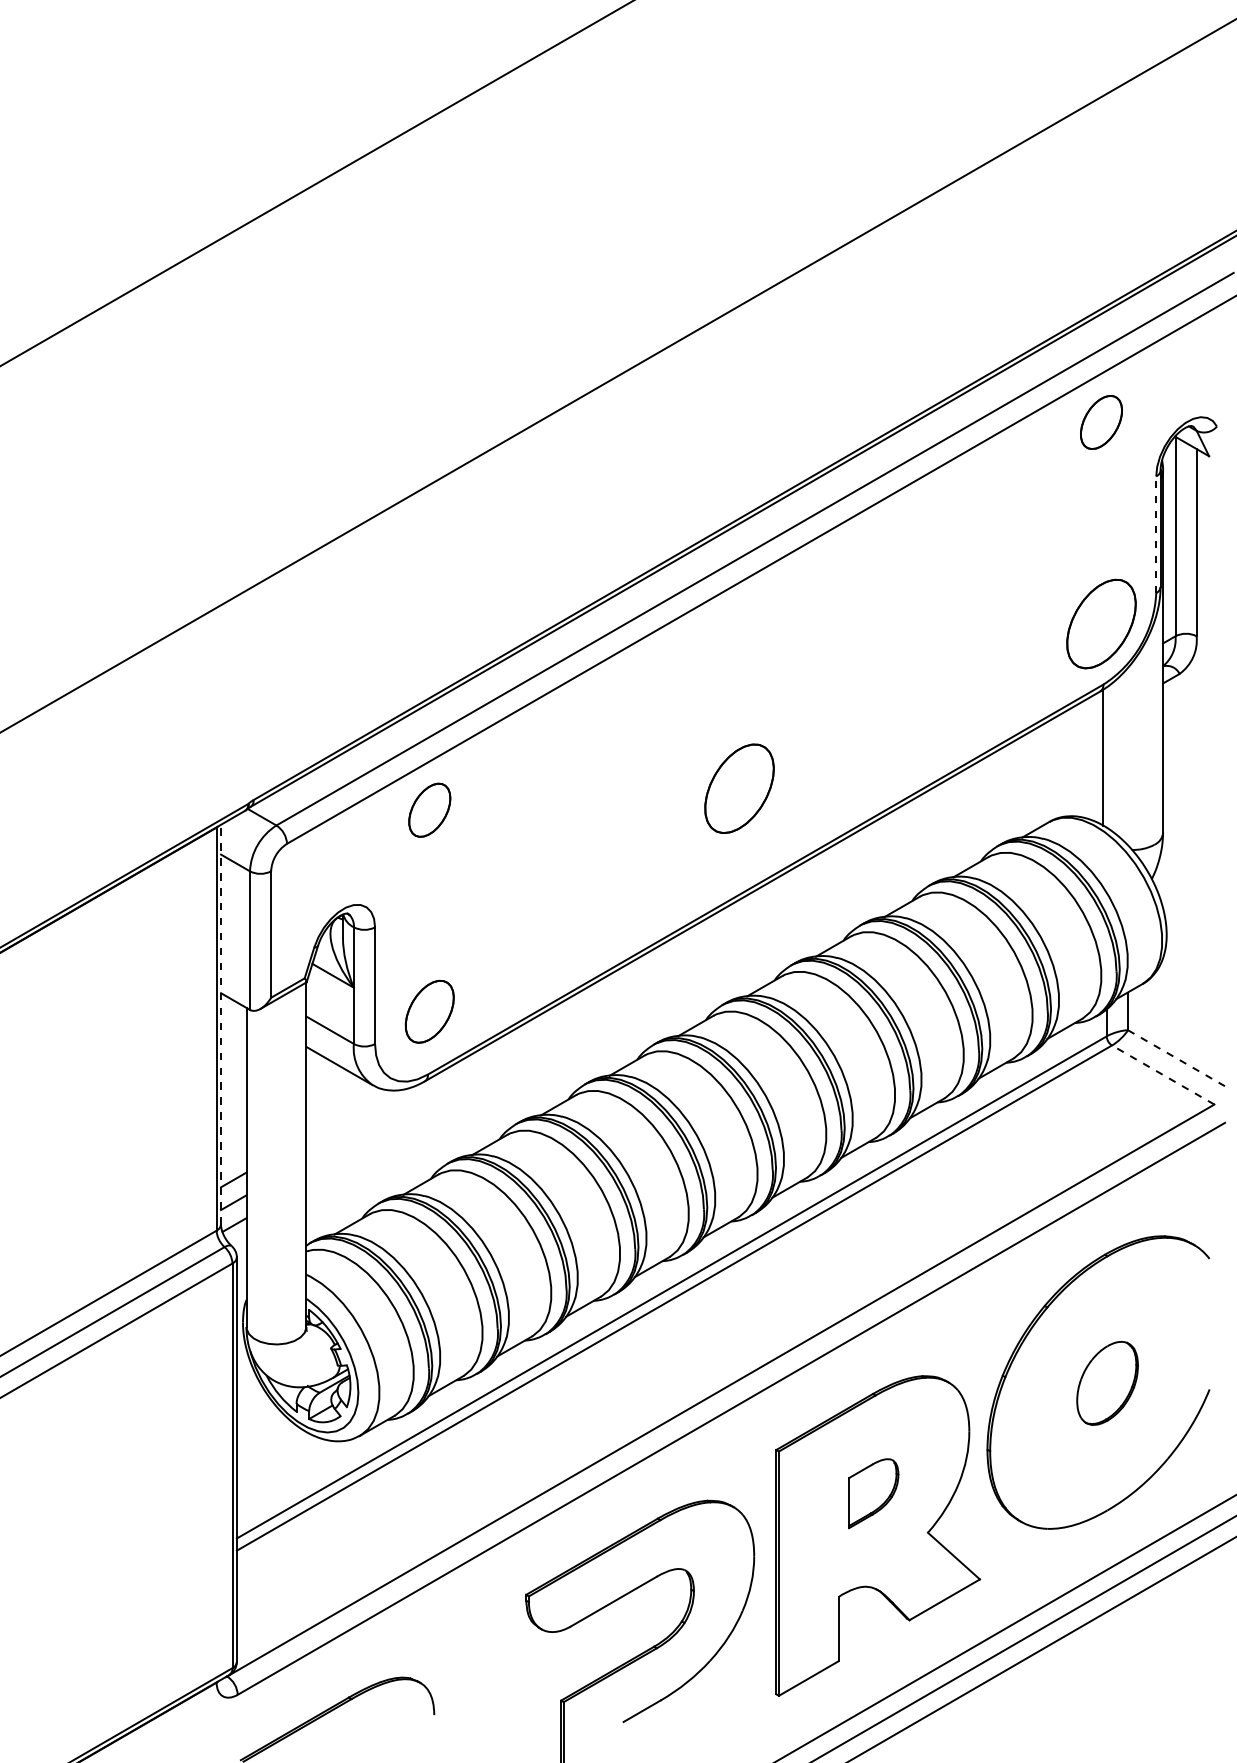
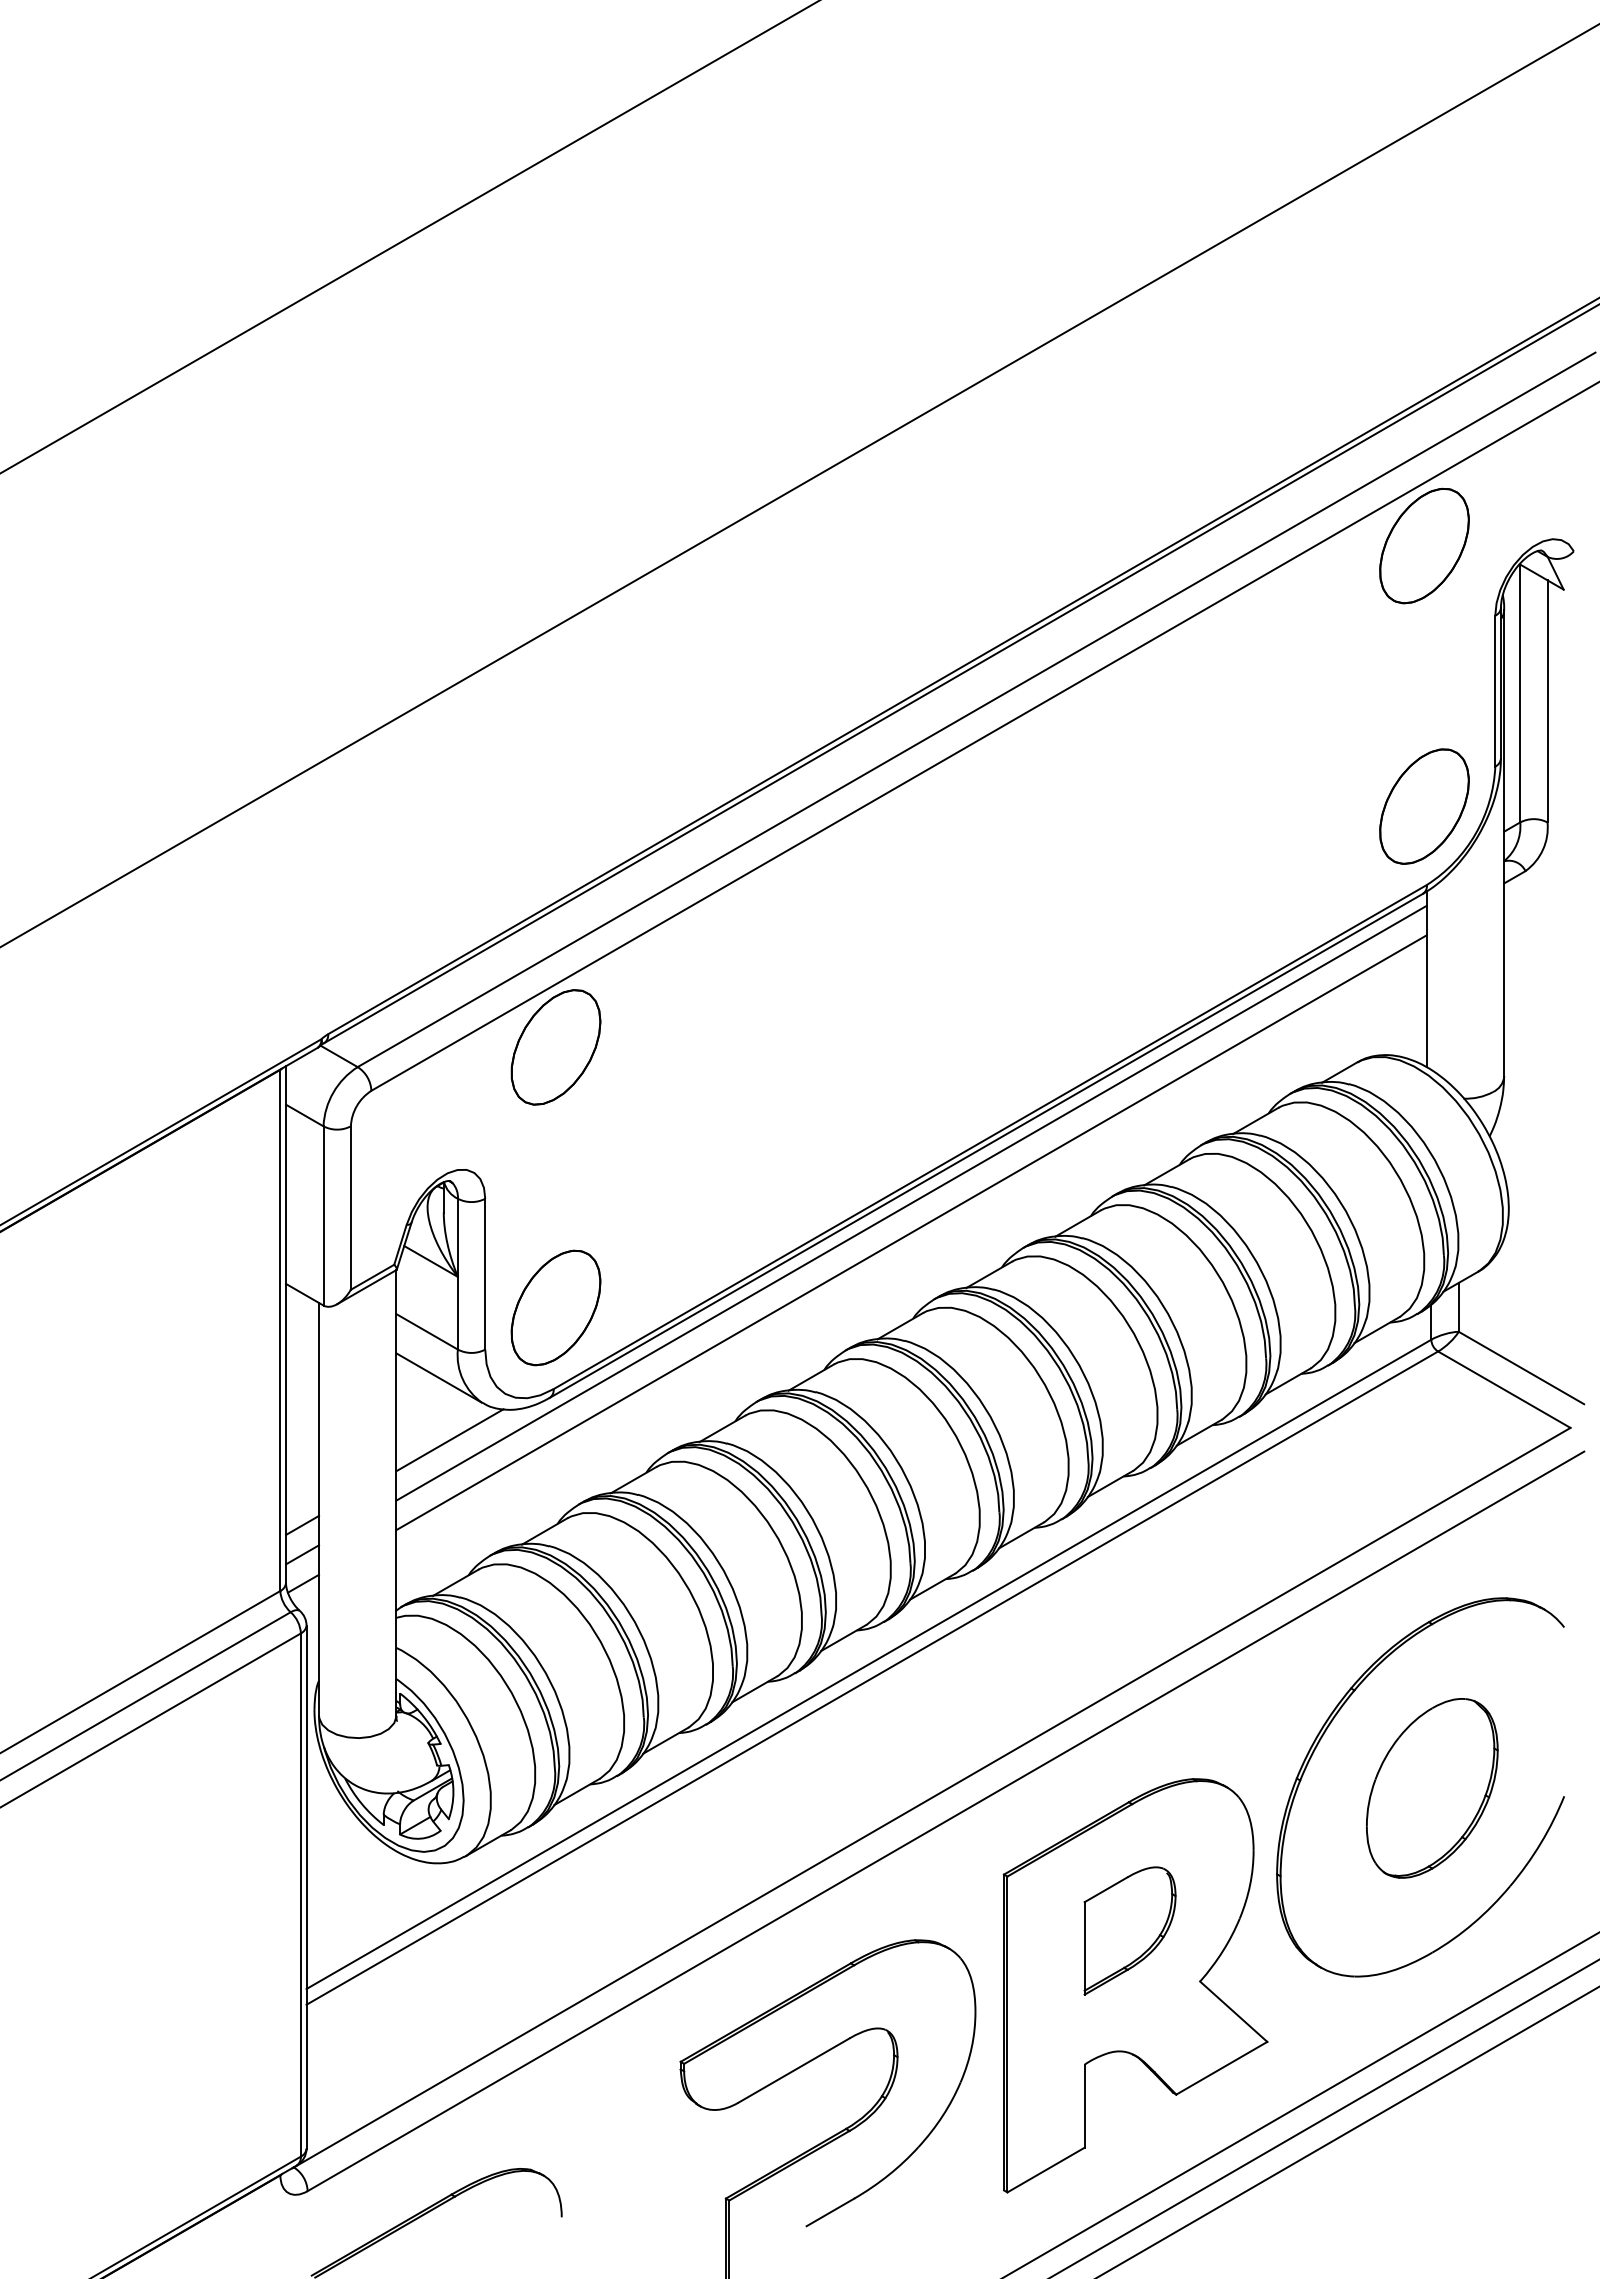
part: (1101, 422) -> (1424, 545), size x1.67
line: (1156, 534) -> (1495, 690), dashed -> solid
part: (739, 788) -> (956, 1019), removed
part: (429, 810) -> (555, 1047), size x1.67
line: (704, 930) -> (911, 1202), added
line: (704, 953) -> (911, 1232), added
part: (429, 1011) -> (555, 1307), size x1.43
line: (221, 1024) -> (286, 1324), dashed -> solid
line: (1176, 1058) -> (1521, 1368), dashed -> solid
line: (1162, 1074) -> (1503, 1389), dashed -> solid
line: (347, 1114) -> (449, 1440), added
part: (1107, 1383) -> (1432, 1788), size x1.67
part: (873, 1493) -> (1129, 1930), size x1.43

